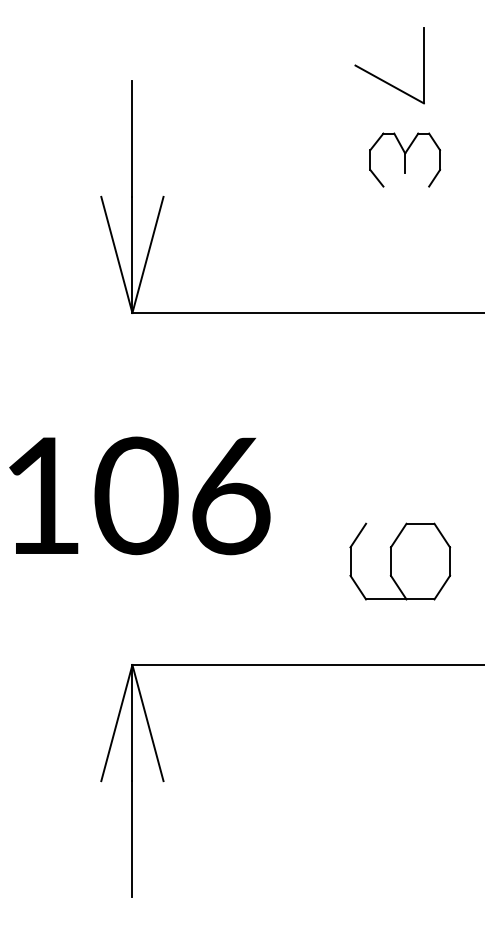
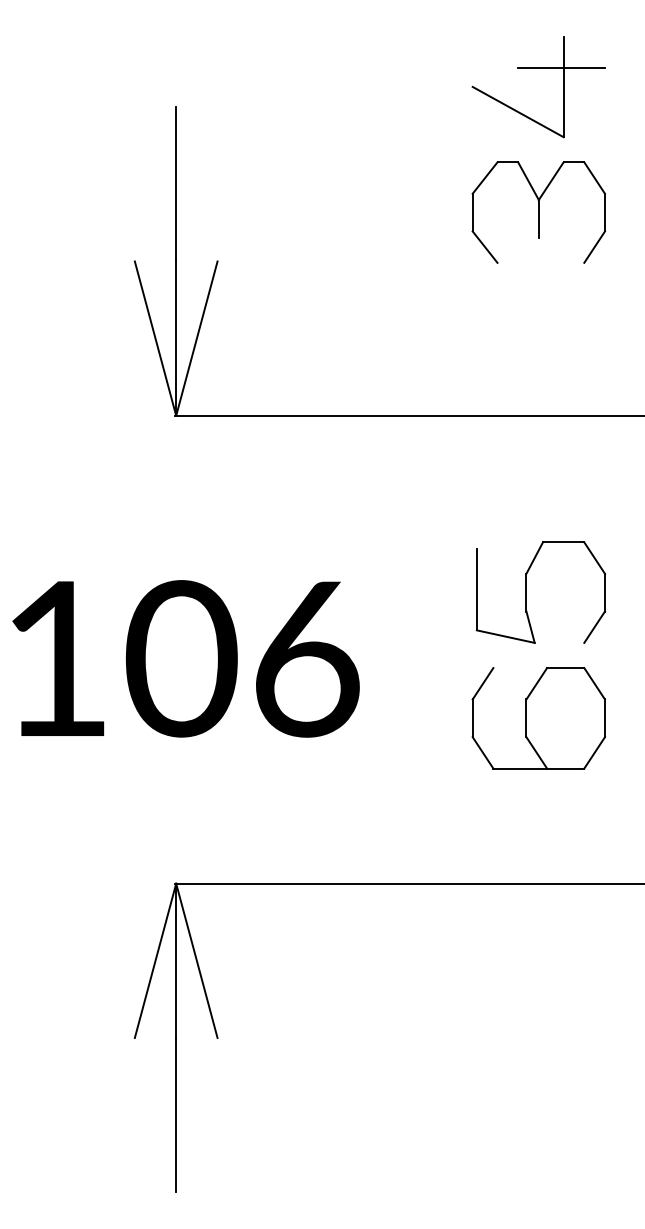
line: (422, 51) -> (561, 68), added
part: (404, 159) -> (537, 211), size x1.43
part: (396, 445) -> (527, 591), added
part: (400, 561) -> (539, 718), moved

